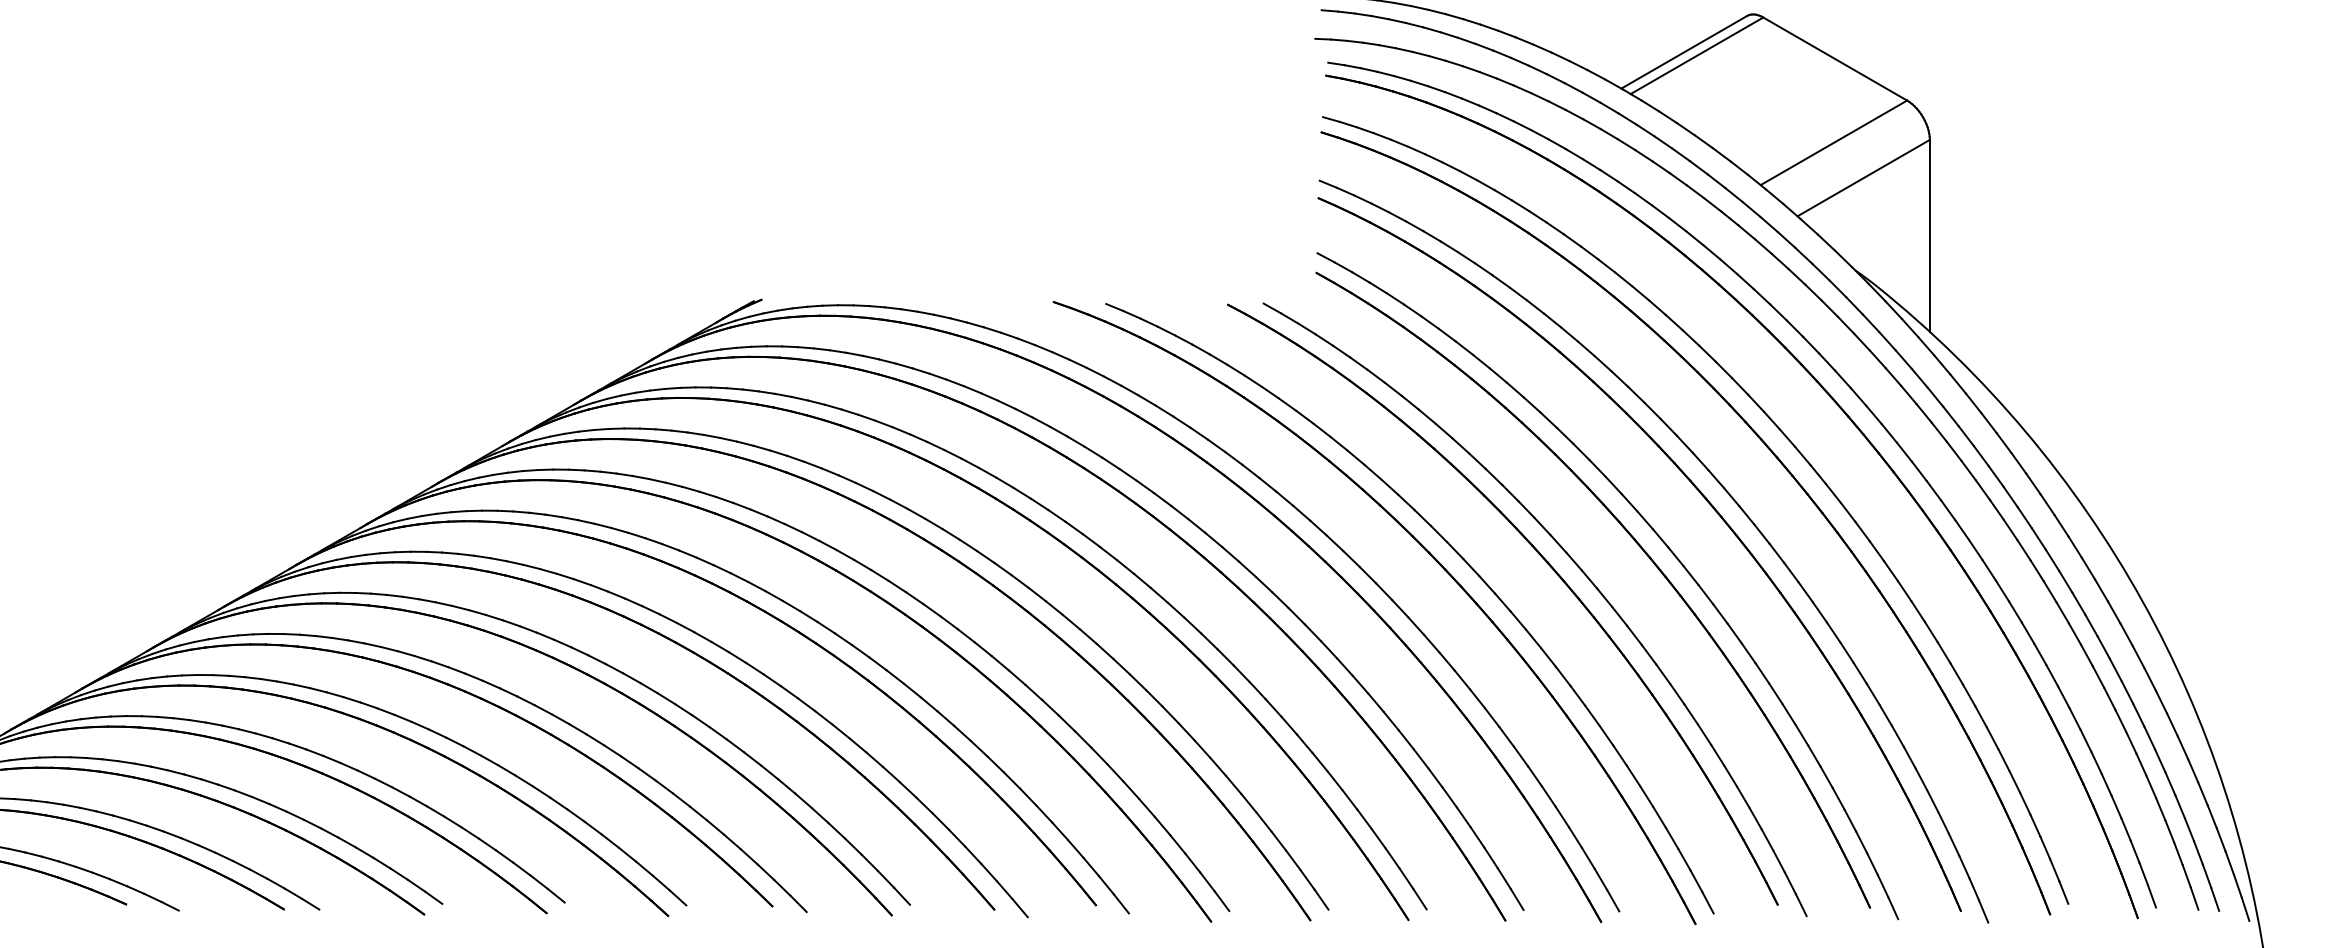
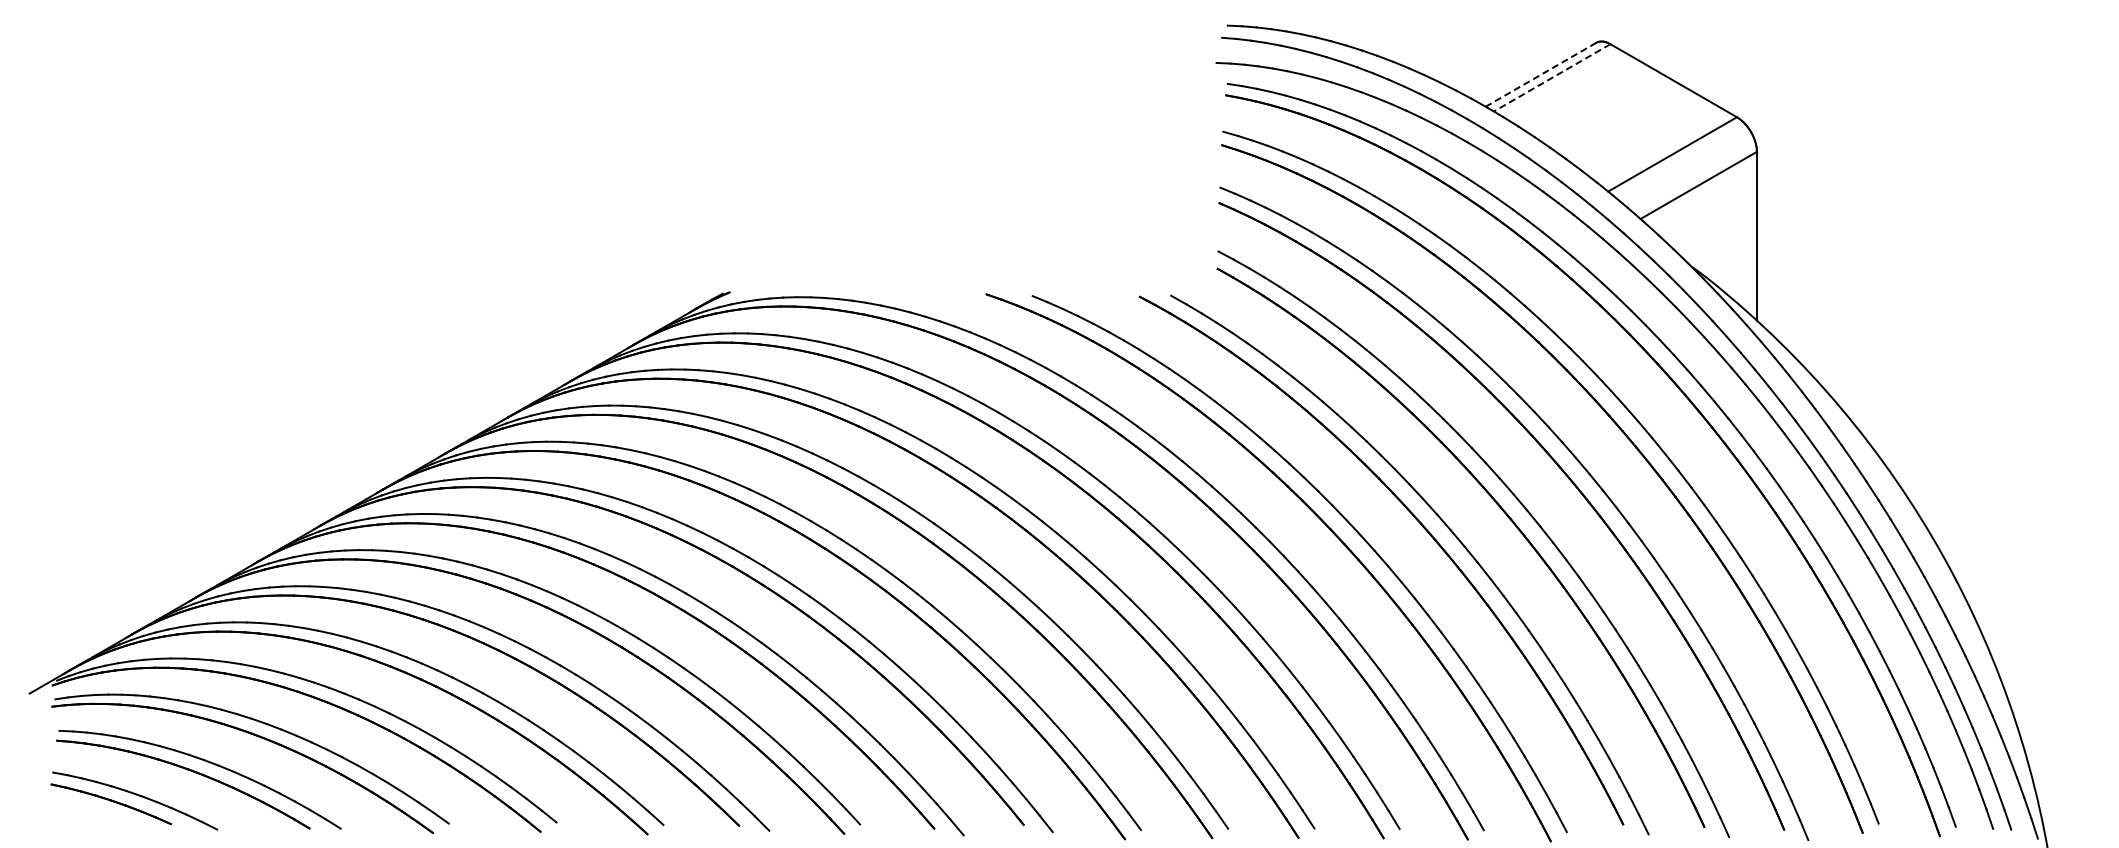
line: (1684, 51) -> (1541, 74), solid -> dashed
line: (1696, 56) -> (1551, 78), solid -> dashed

